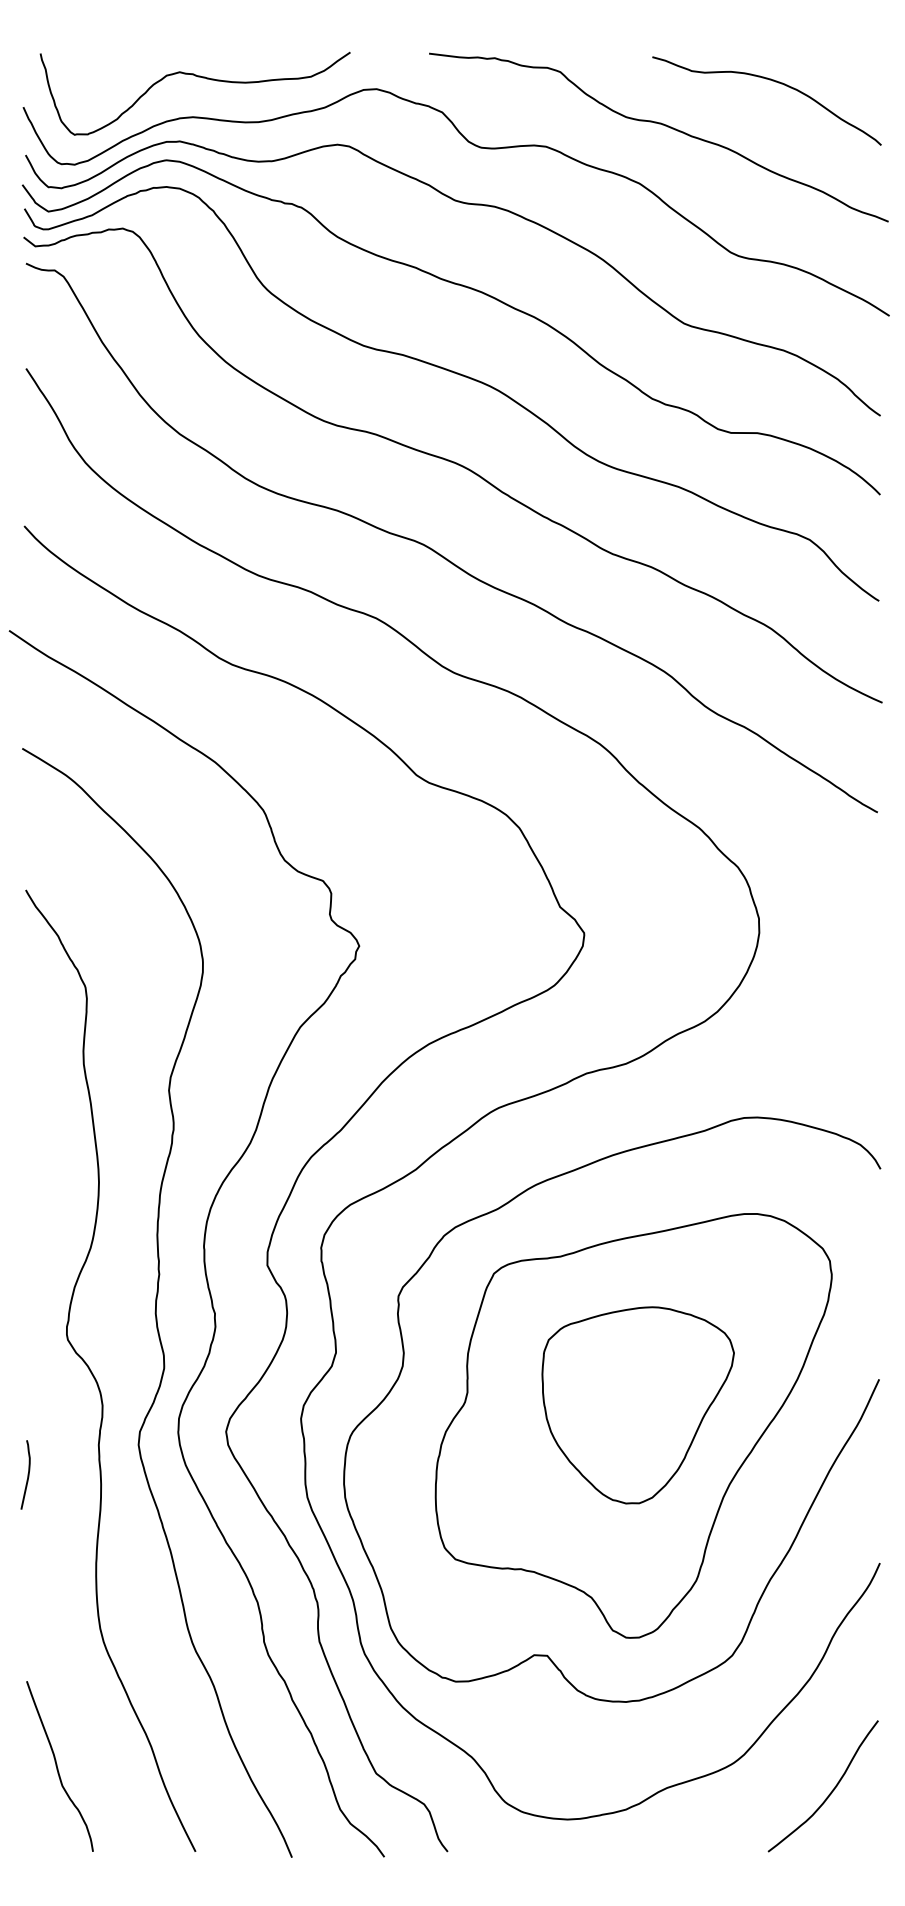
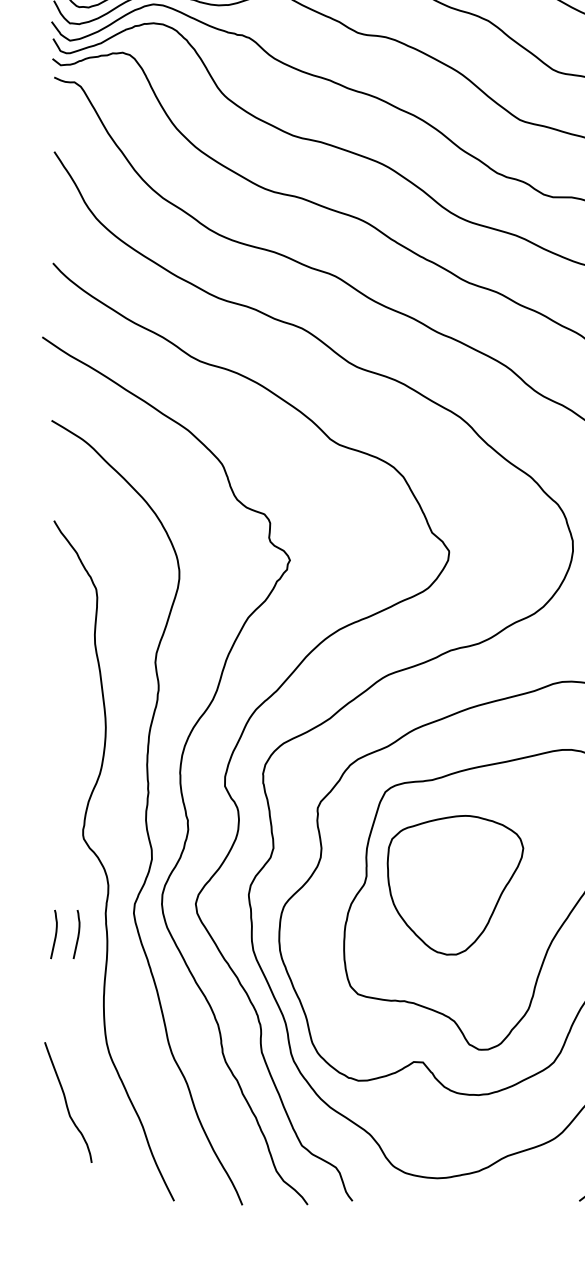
part: (637, 1405) -> (455, 885), moved
curve: (59, 1474) -> (77, 934), added
curve: (57, 1766) -> (66, 1102), moved

